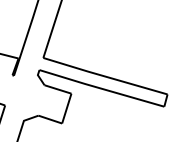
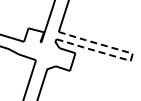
line: (105, 77) -> (95, 43), solid -> dashed
line: (101, 89) -> (93, 50), solid -> dashed

